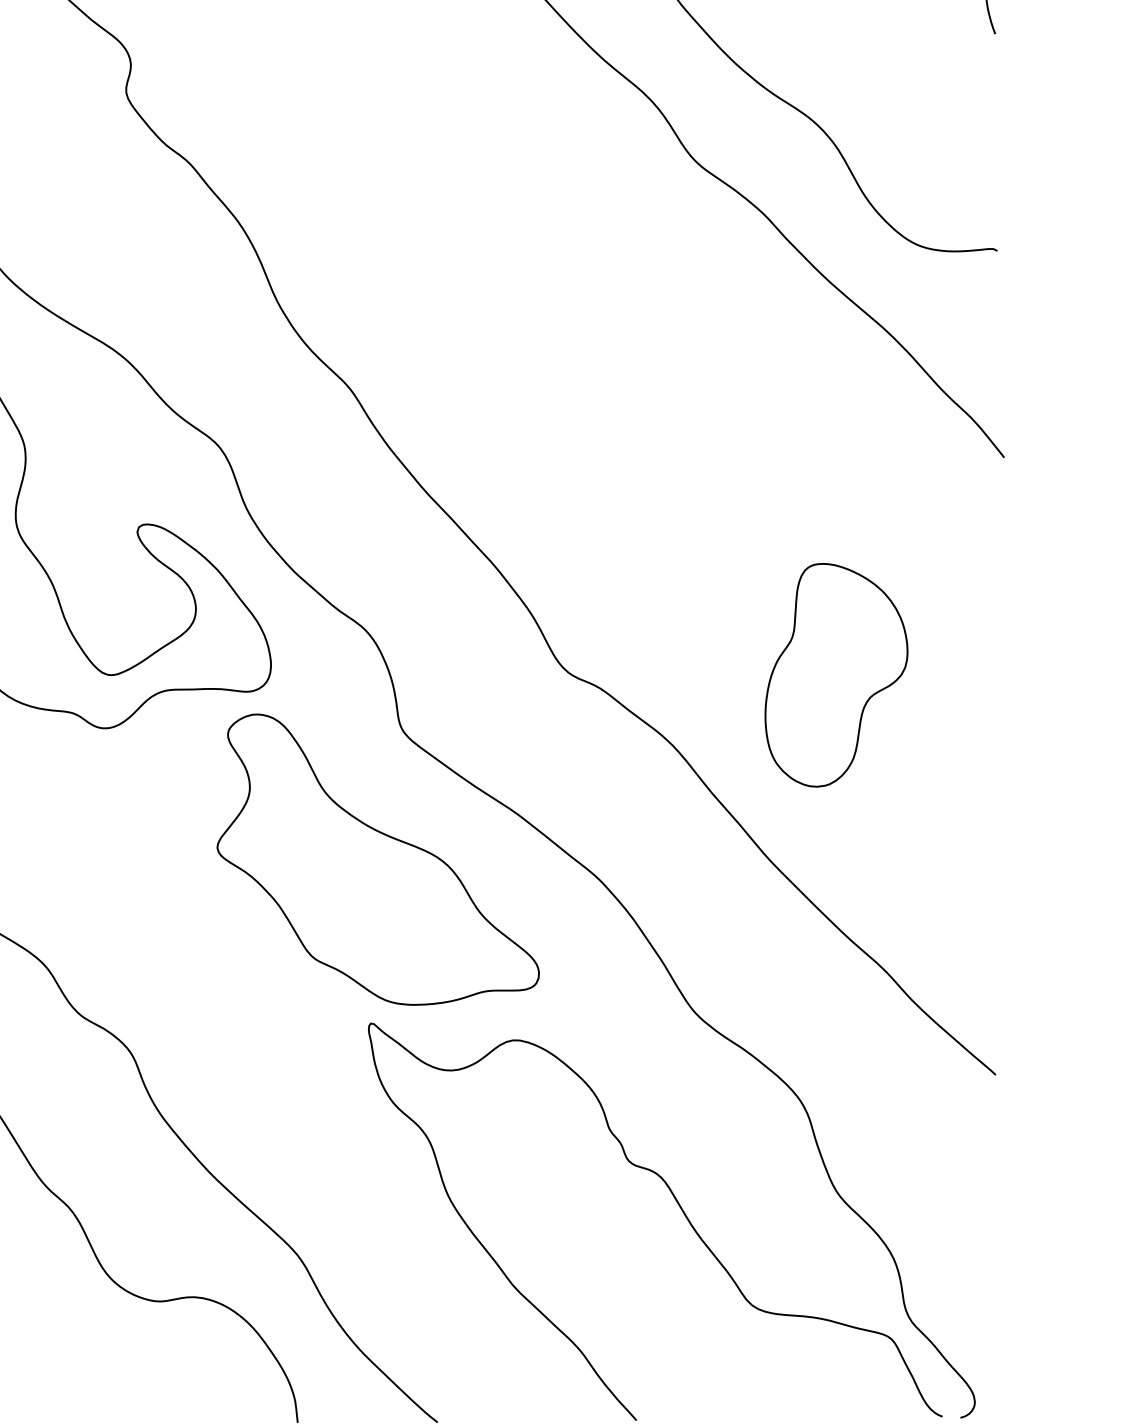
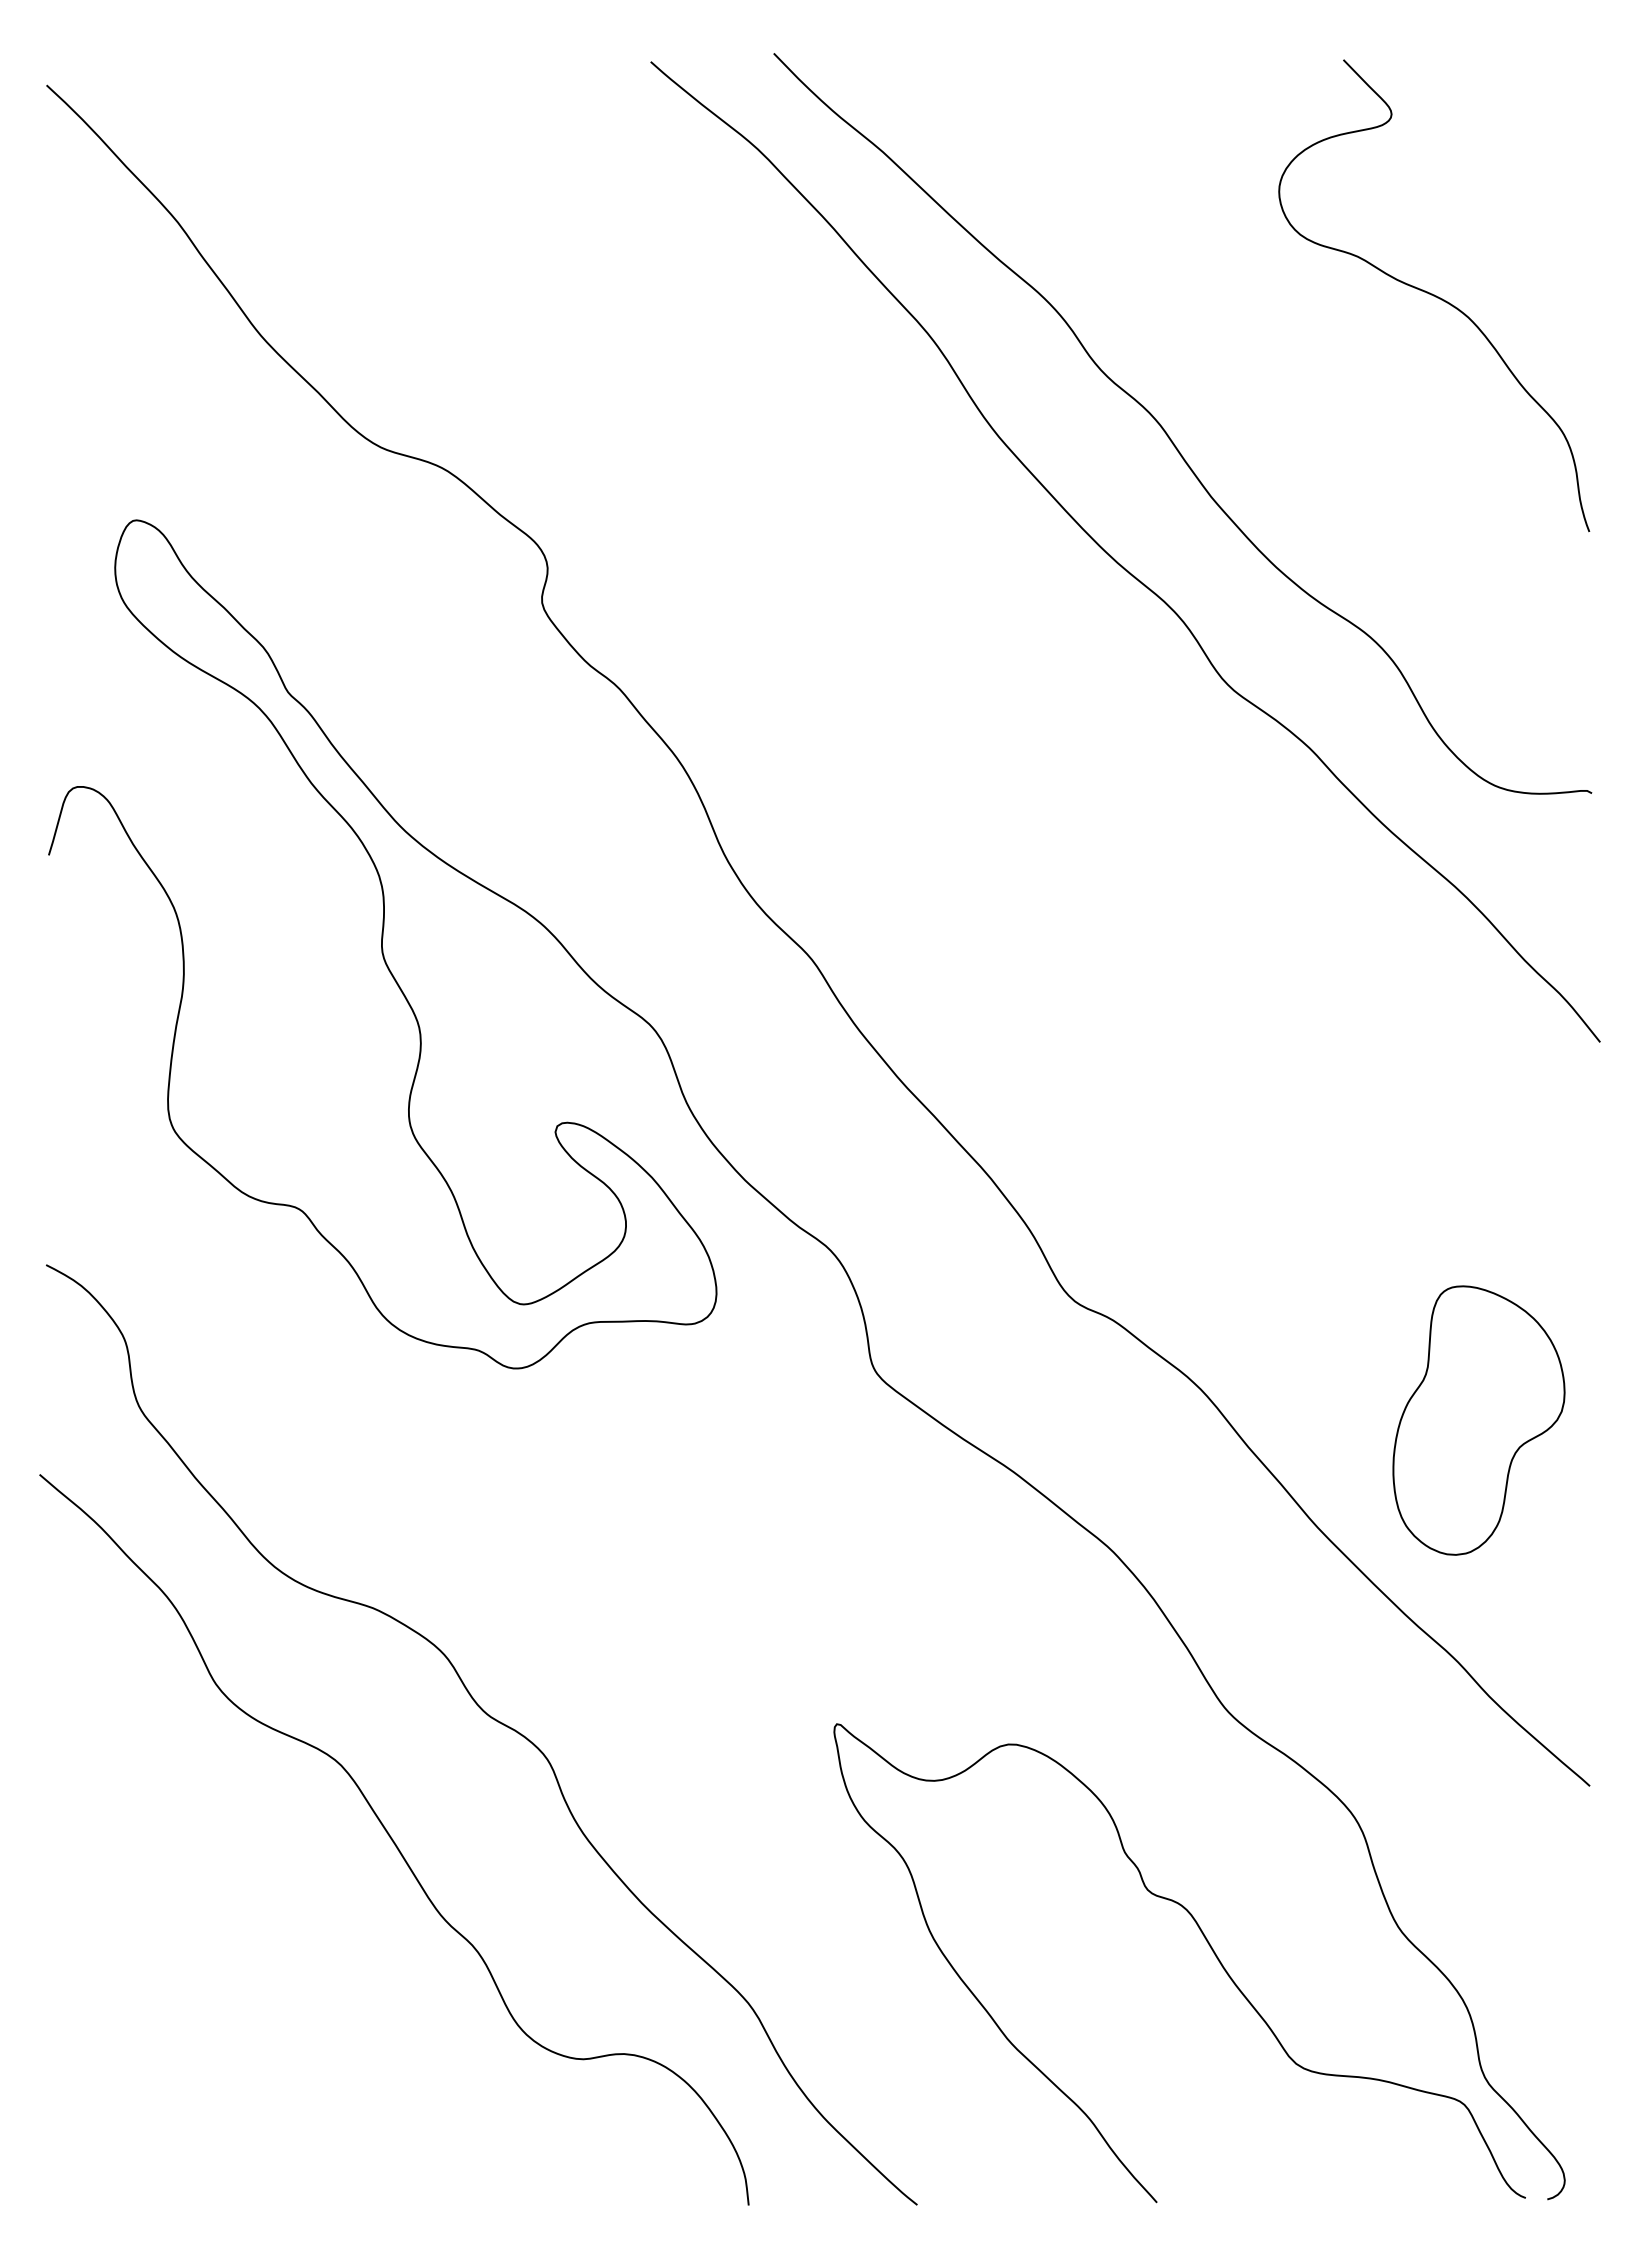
part: (836, 675) -> (1478, 1420), moved
part: (378, 859) -> (845, 1526), removed

